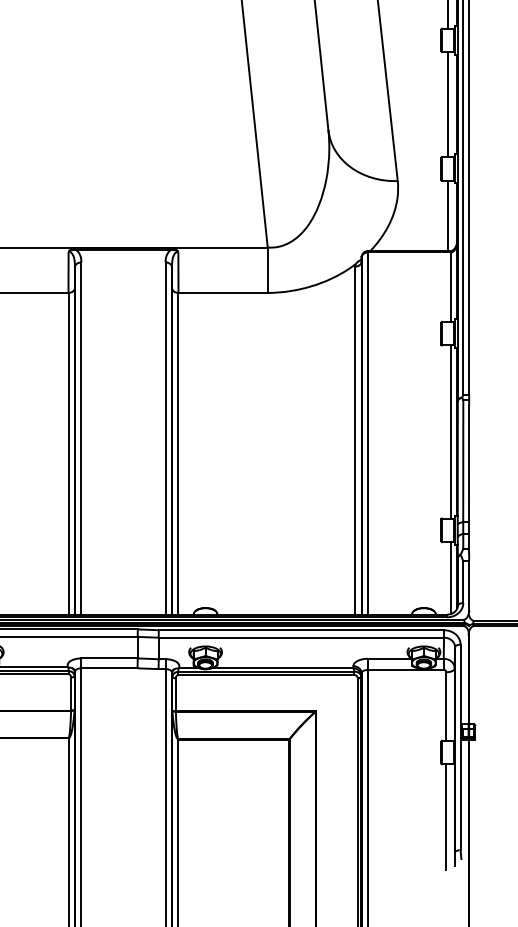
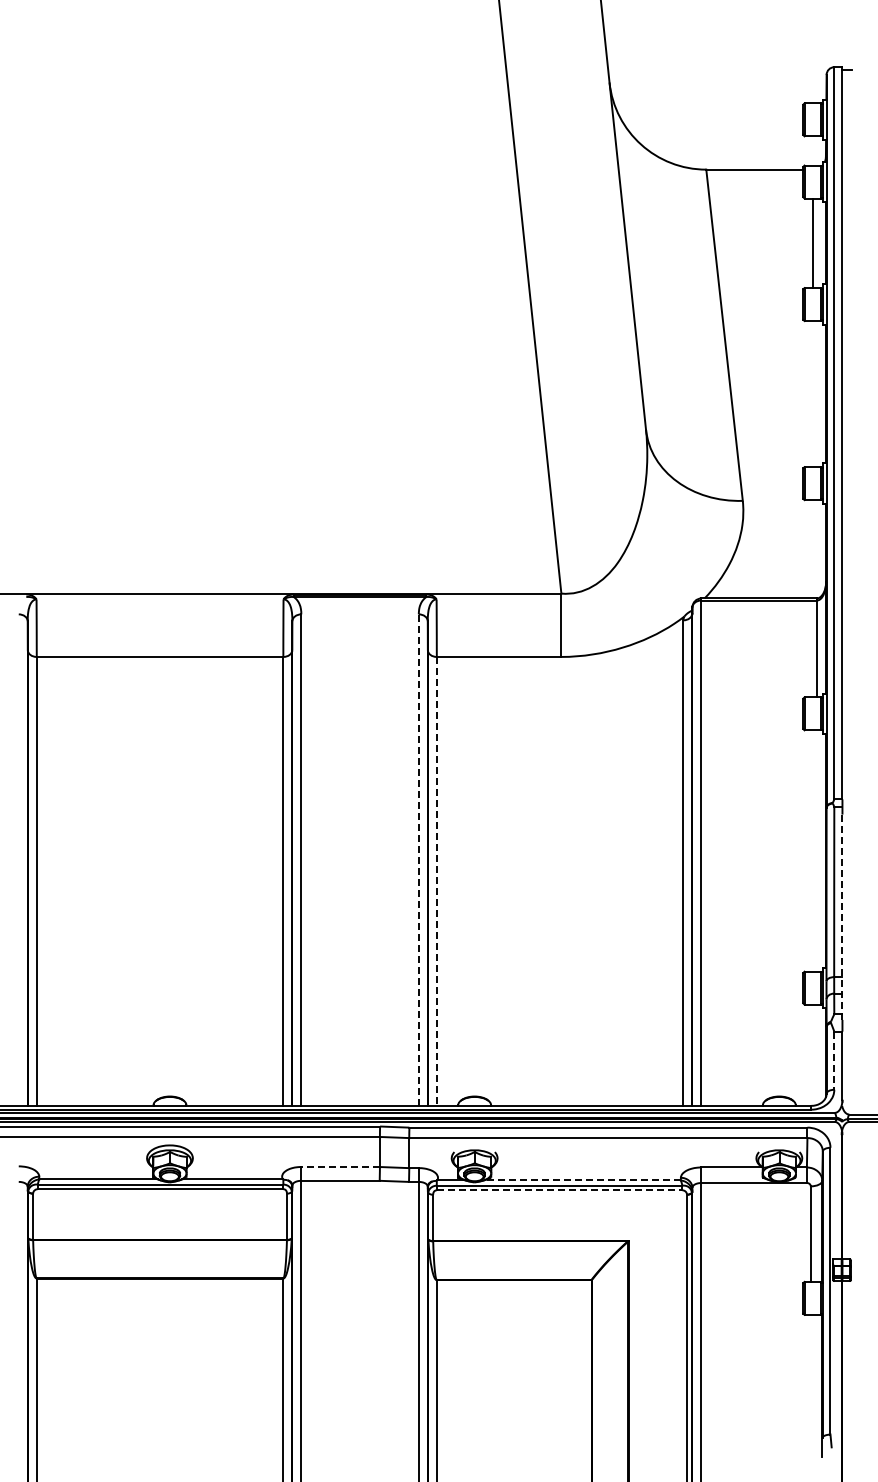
line: (448, 104) -> (813, 394), removed
line: (448, 215) -> (813, 549), removed
line: (451, 431) -> (817, 850), removed
line: (165, 438) -> (418, 860), solid -> dashed
line: (178, 453) -> (436, 881), solid -> dashed
line: (468, 479) -> (841, 917), solid -> dashed
line: (451, 577) -> (817, 1054), removed
line: (463, 582) -> (834, 1061), solid -> dashed
line: (109, 658) -> (340, 1167), solid -> dashed
line: (282, 668) -> (582, 1180), solid -> dashed
line: (266, 675) -> (559, 1190), solid -> dashed
line: (446, 816) -> (810, 1387), removed

